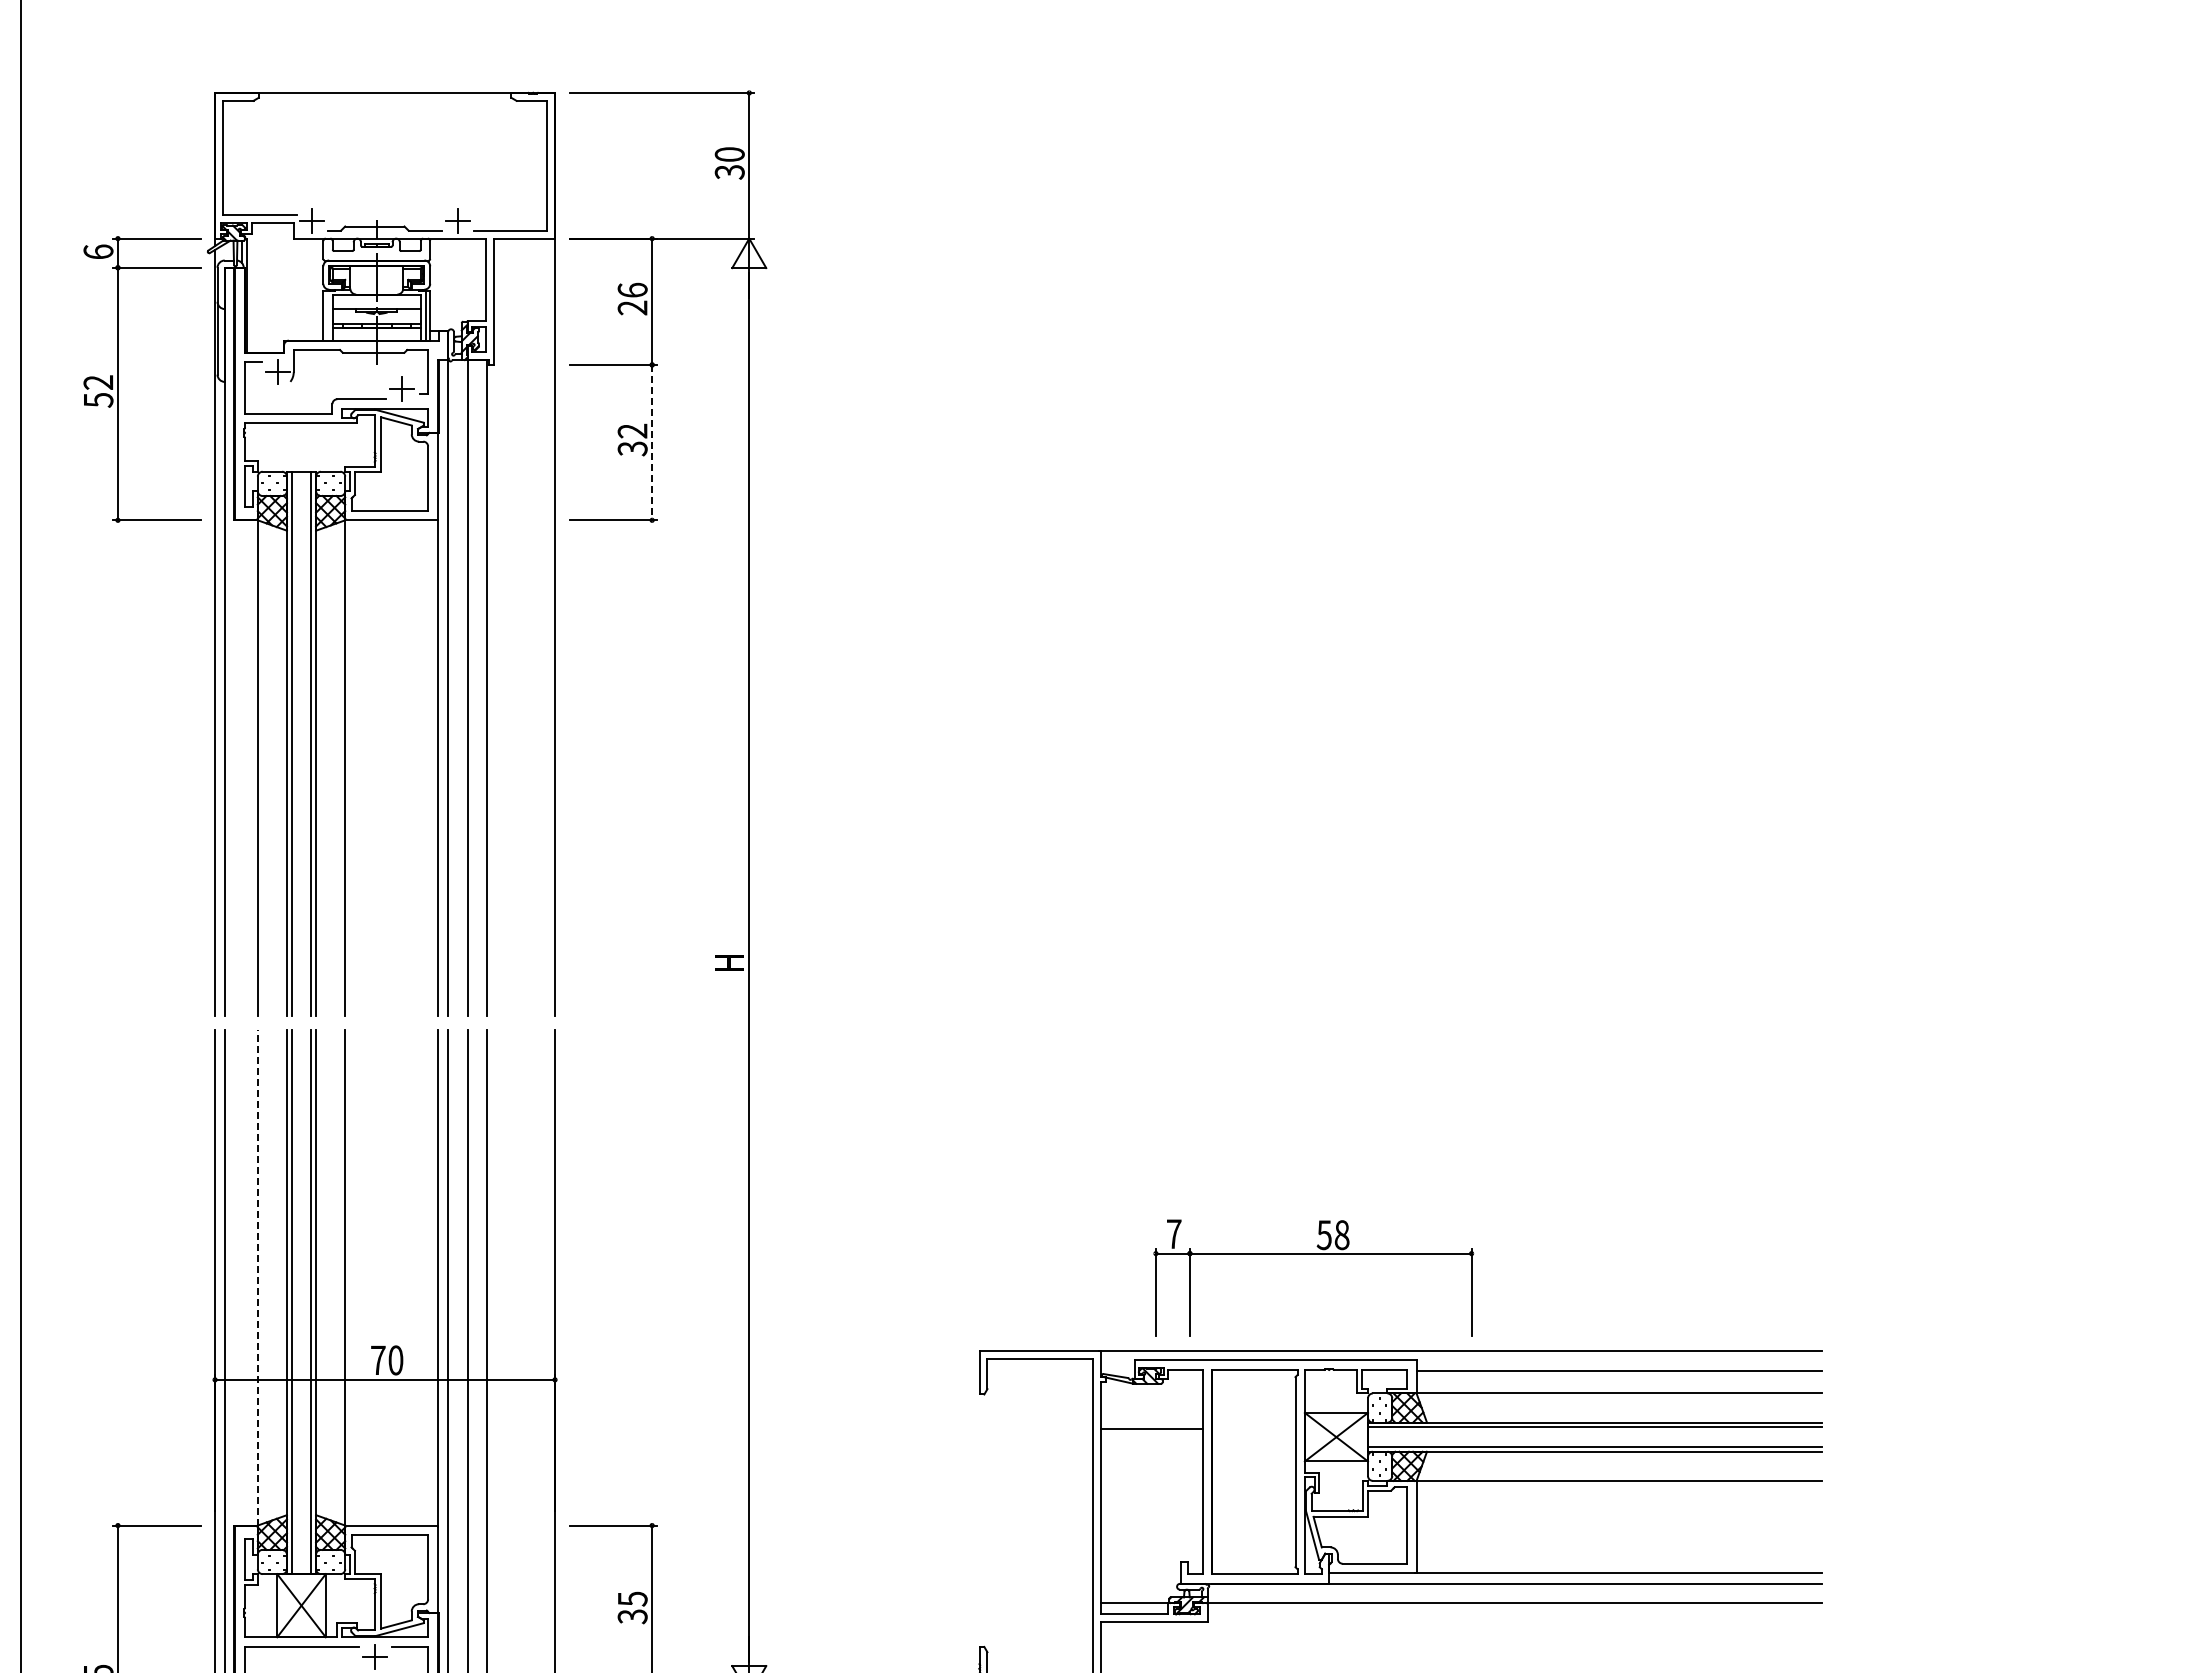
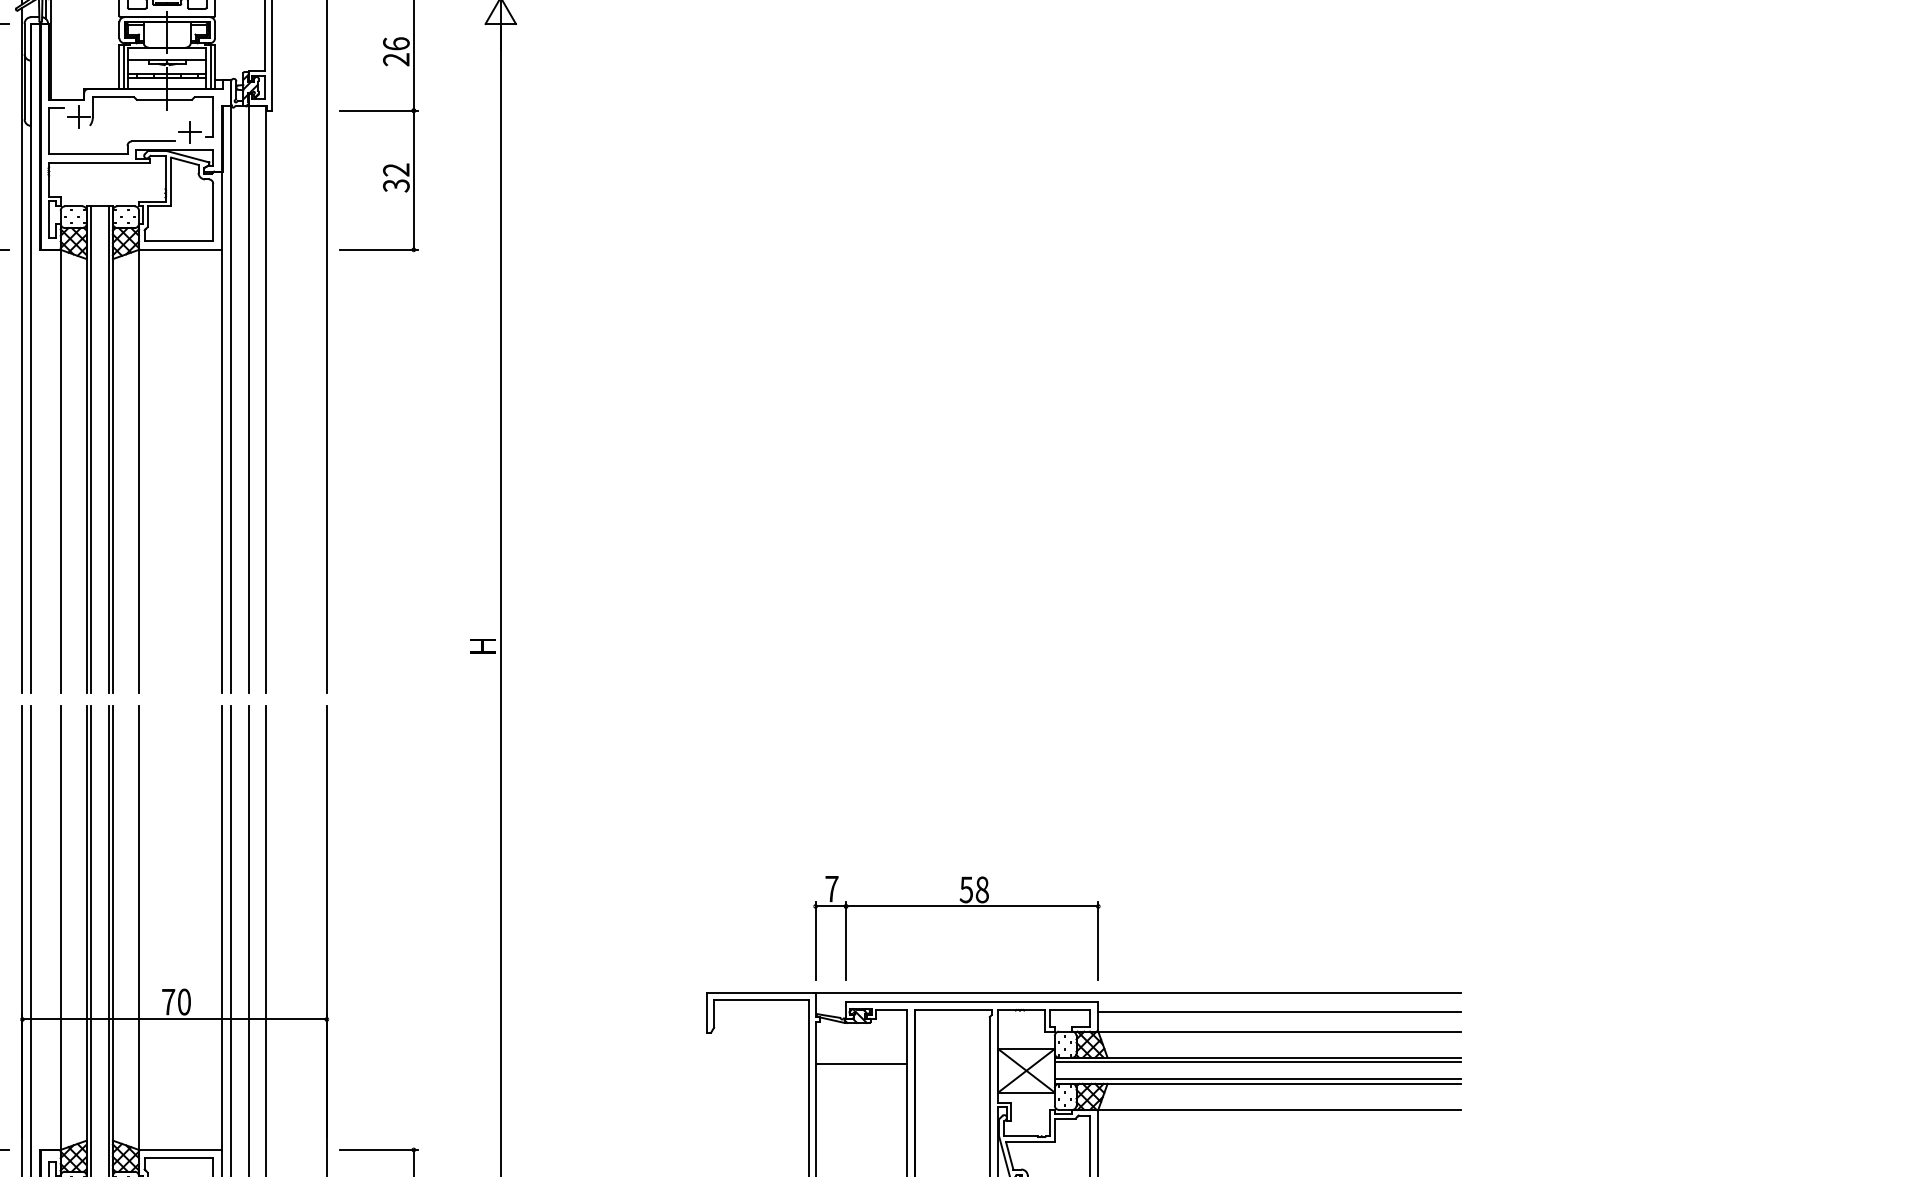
line: (327, 315) -> (123, 66), added
line: (652, 442) -> (414, 180), dashed -> solid
part: (1313, 1254) -> (956, 907), moved
line: (257, 1277) -> (60, 927), dashed -> solid

